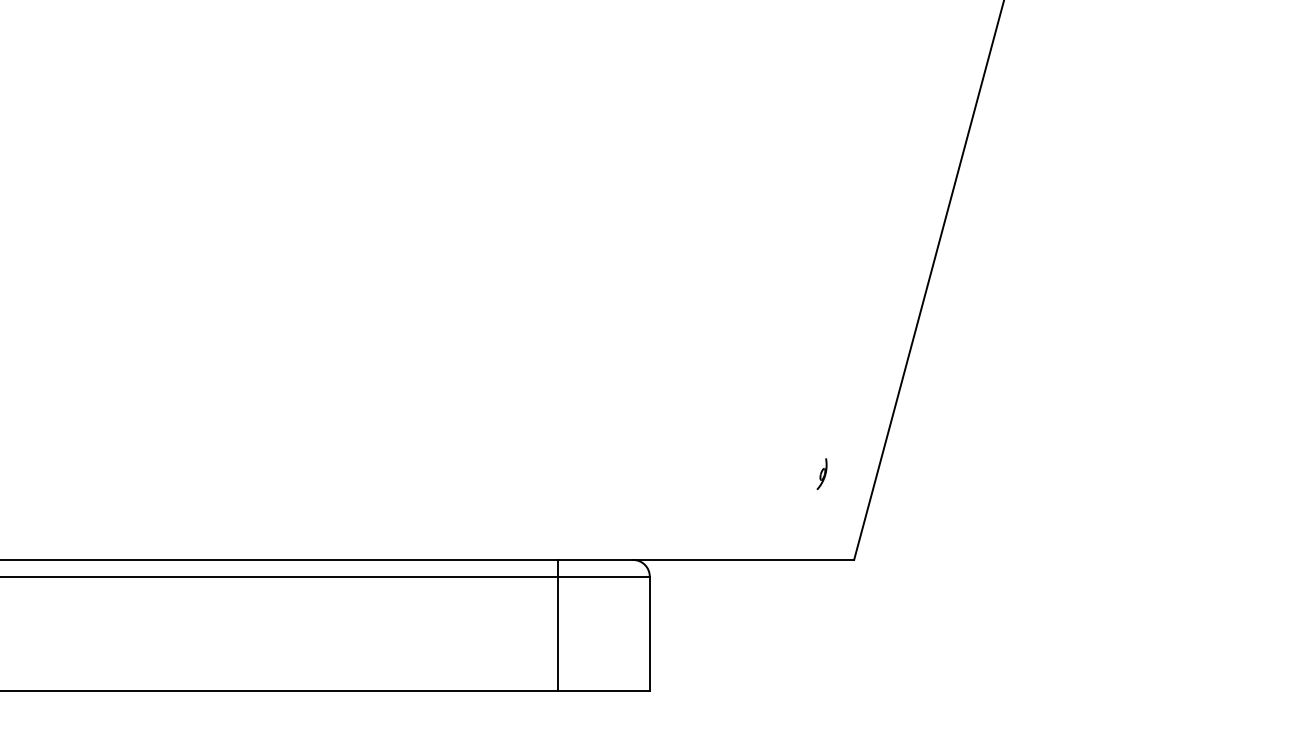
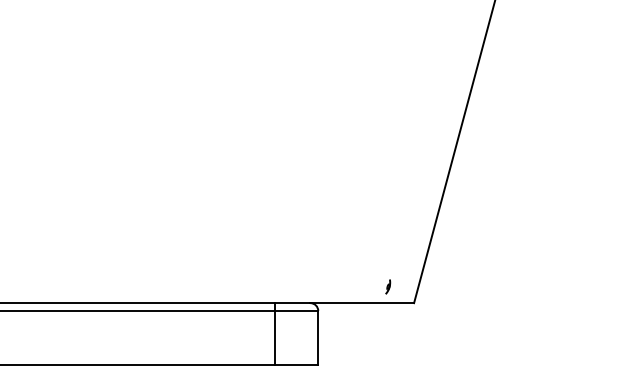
part: (823, 473) -> (388, 286), moved

